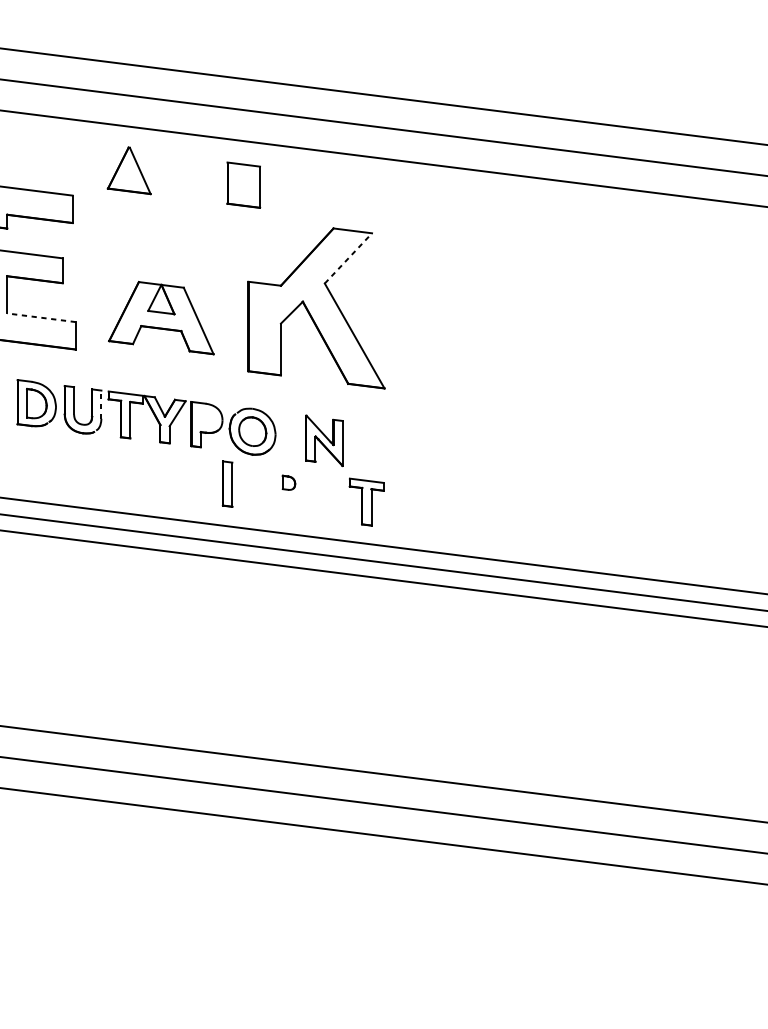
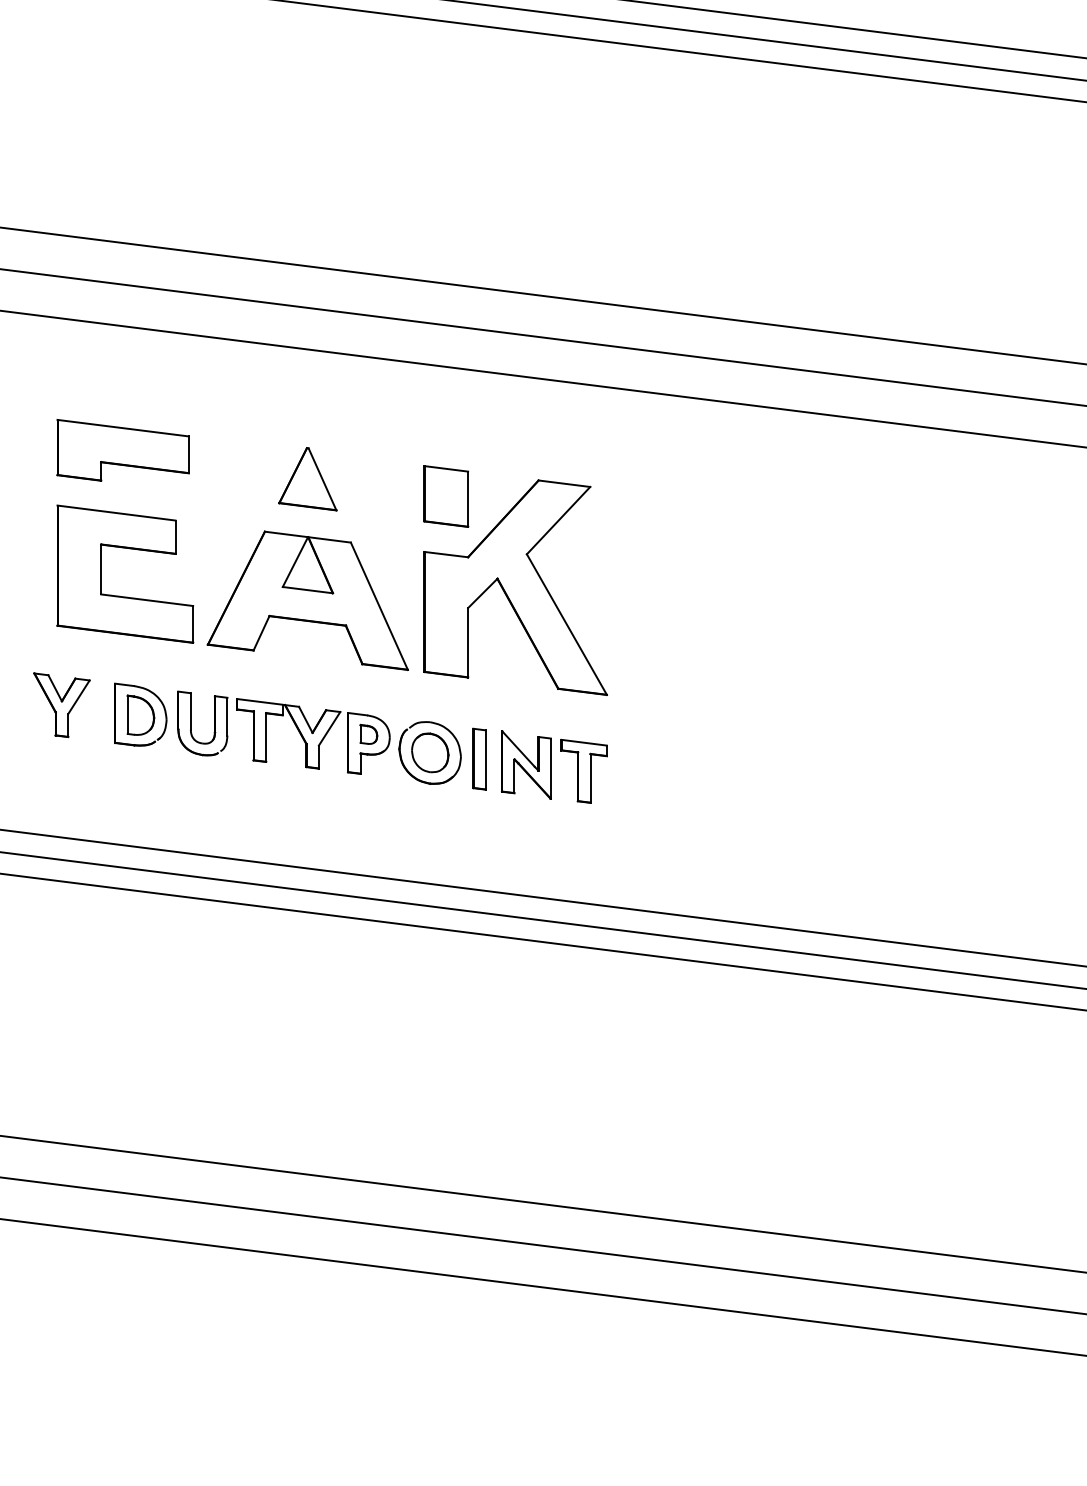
part: (129, 171) -> (307, 479), moved
part: (243, 185) -> (446, 496), moved
line: (348, 258) -> (558, 520), dashed -> solid
line: (41, 317) -> (146, 600), dashed -> solid
part: (161, 317) -> (307, 600), size x1.43
line: (101, 404) -> (227, 716), dashed -> solid
part: (288, 482) -> (368, 733), moved
part: (227, 483) -> (479, 758), moved
part: (366, 502) -> (583, 771), moved

